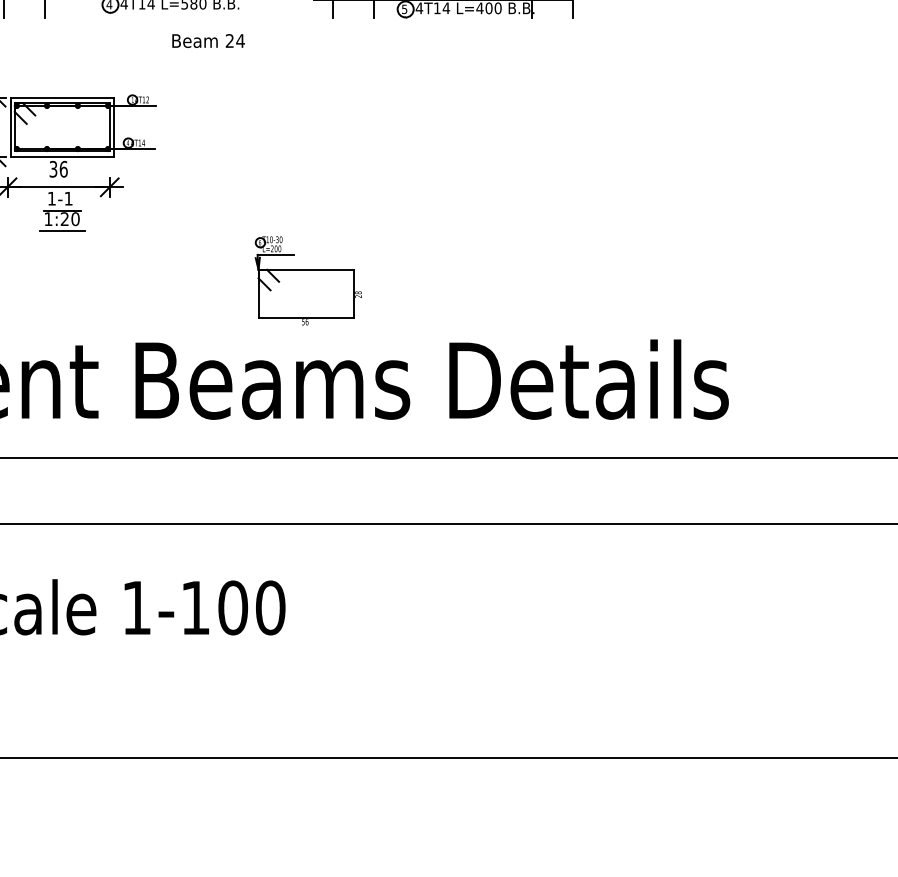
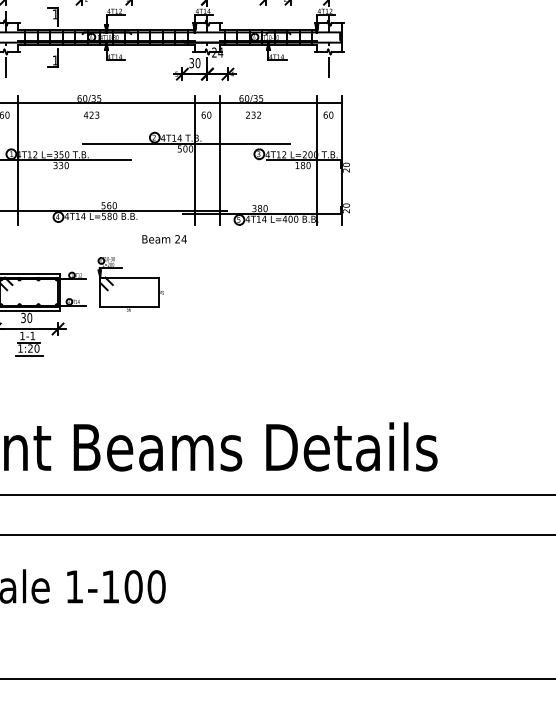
text: (208, 41) -> (164, 239), moved
text: (63, 168) -> (29, 317), 36 -> 30
part: (307, 281) -> (130, 284), moved

